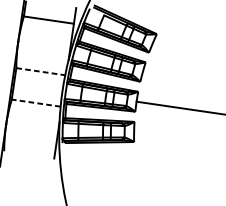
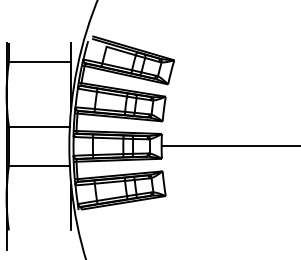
line: (40, 71) -> (39, 126), dashed -> solid
line: (35, 102) -> (38, 165), dashed -> solid

